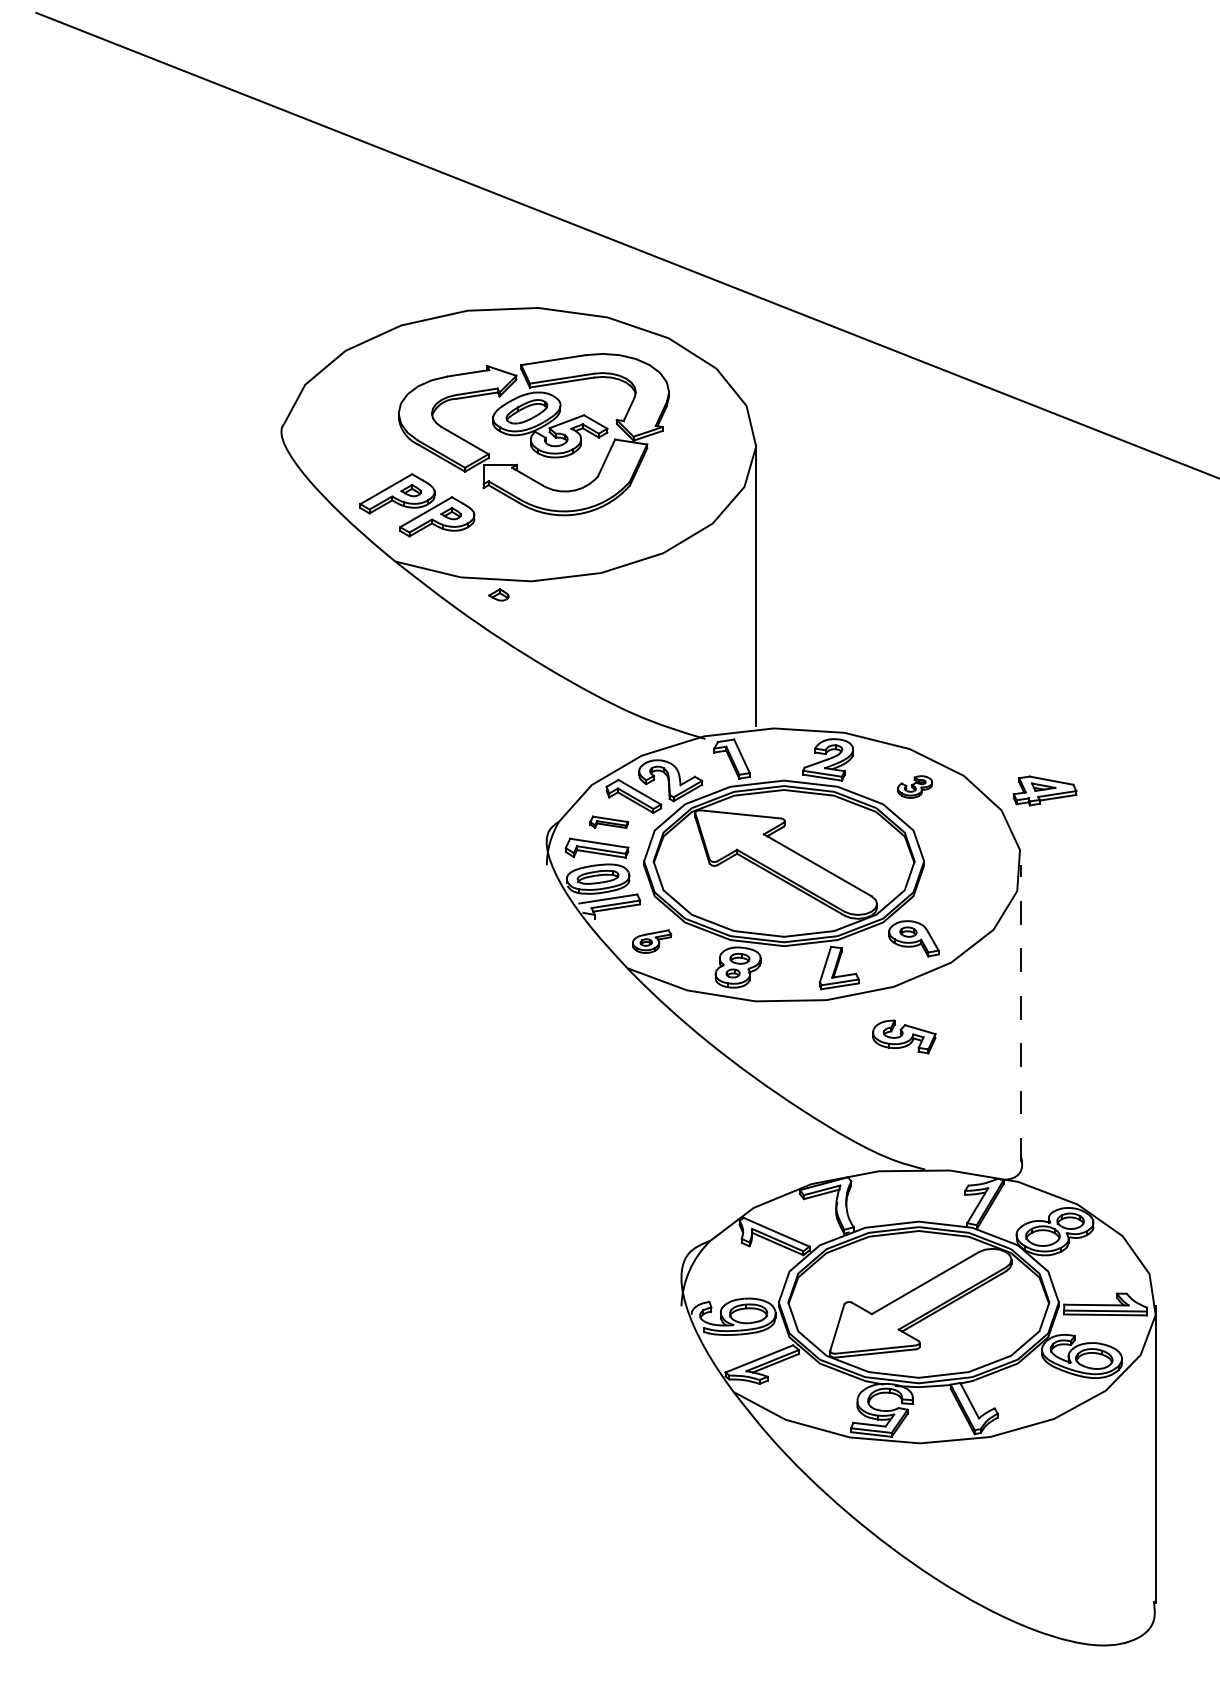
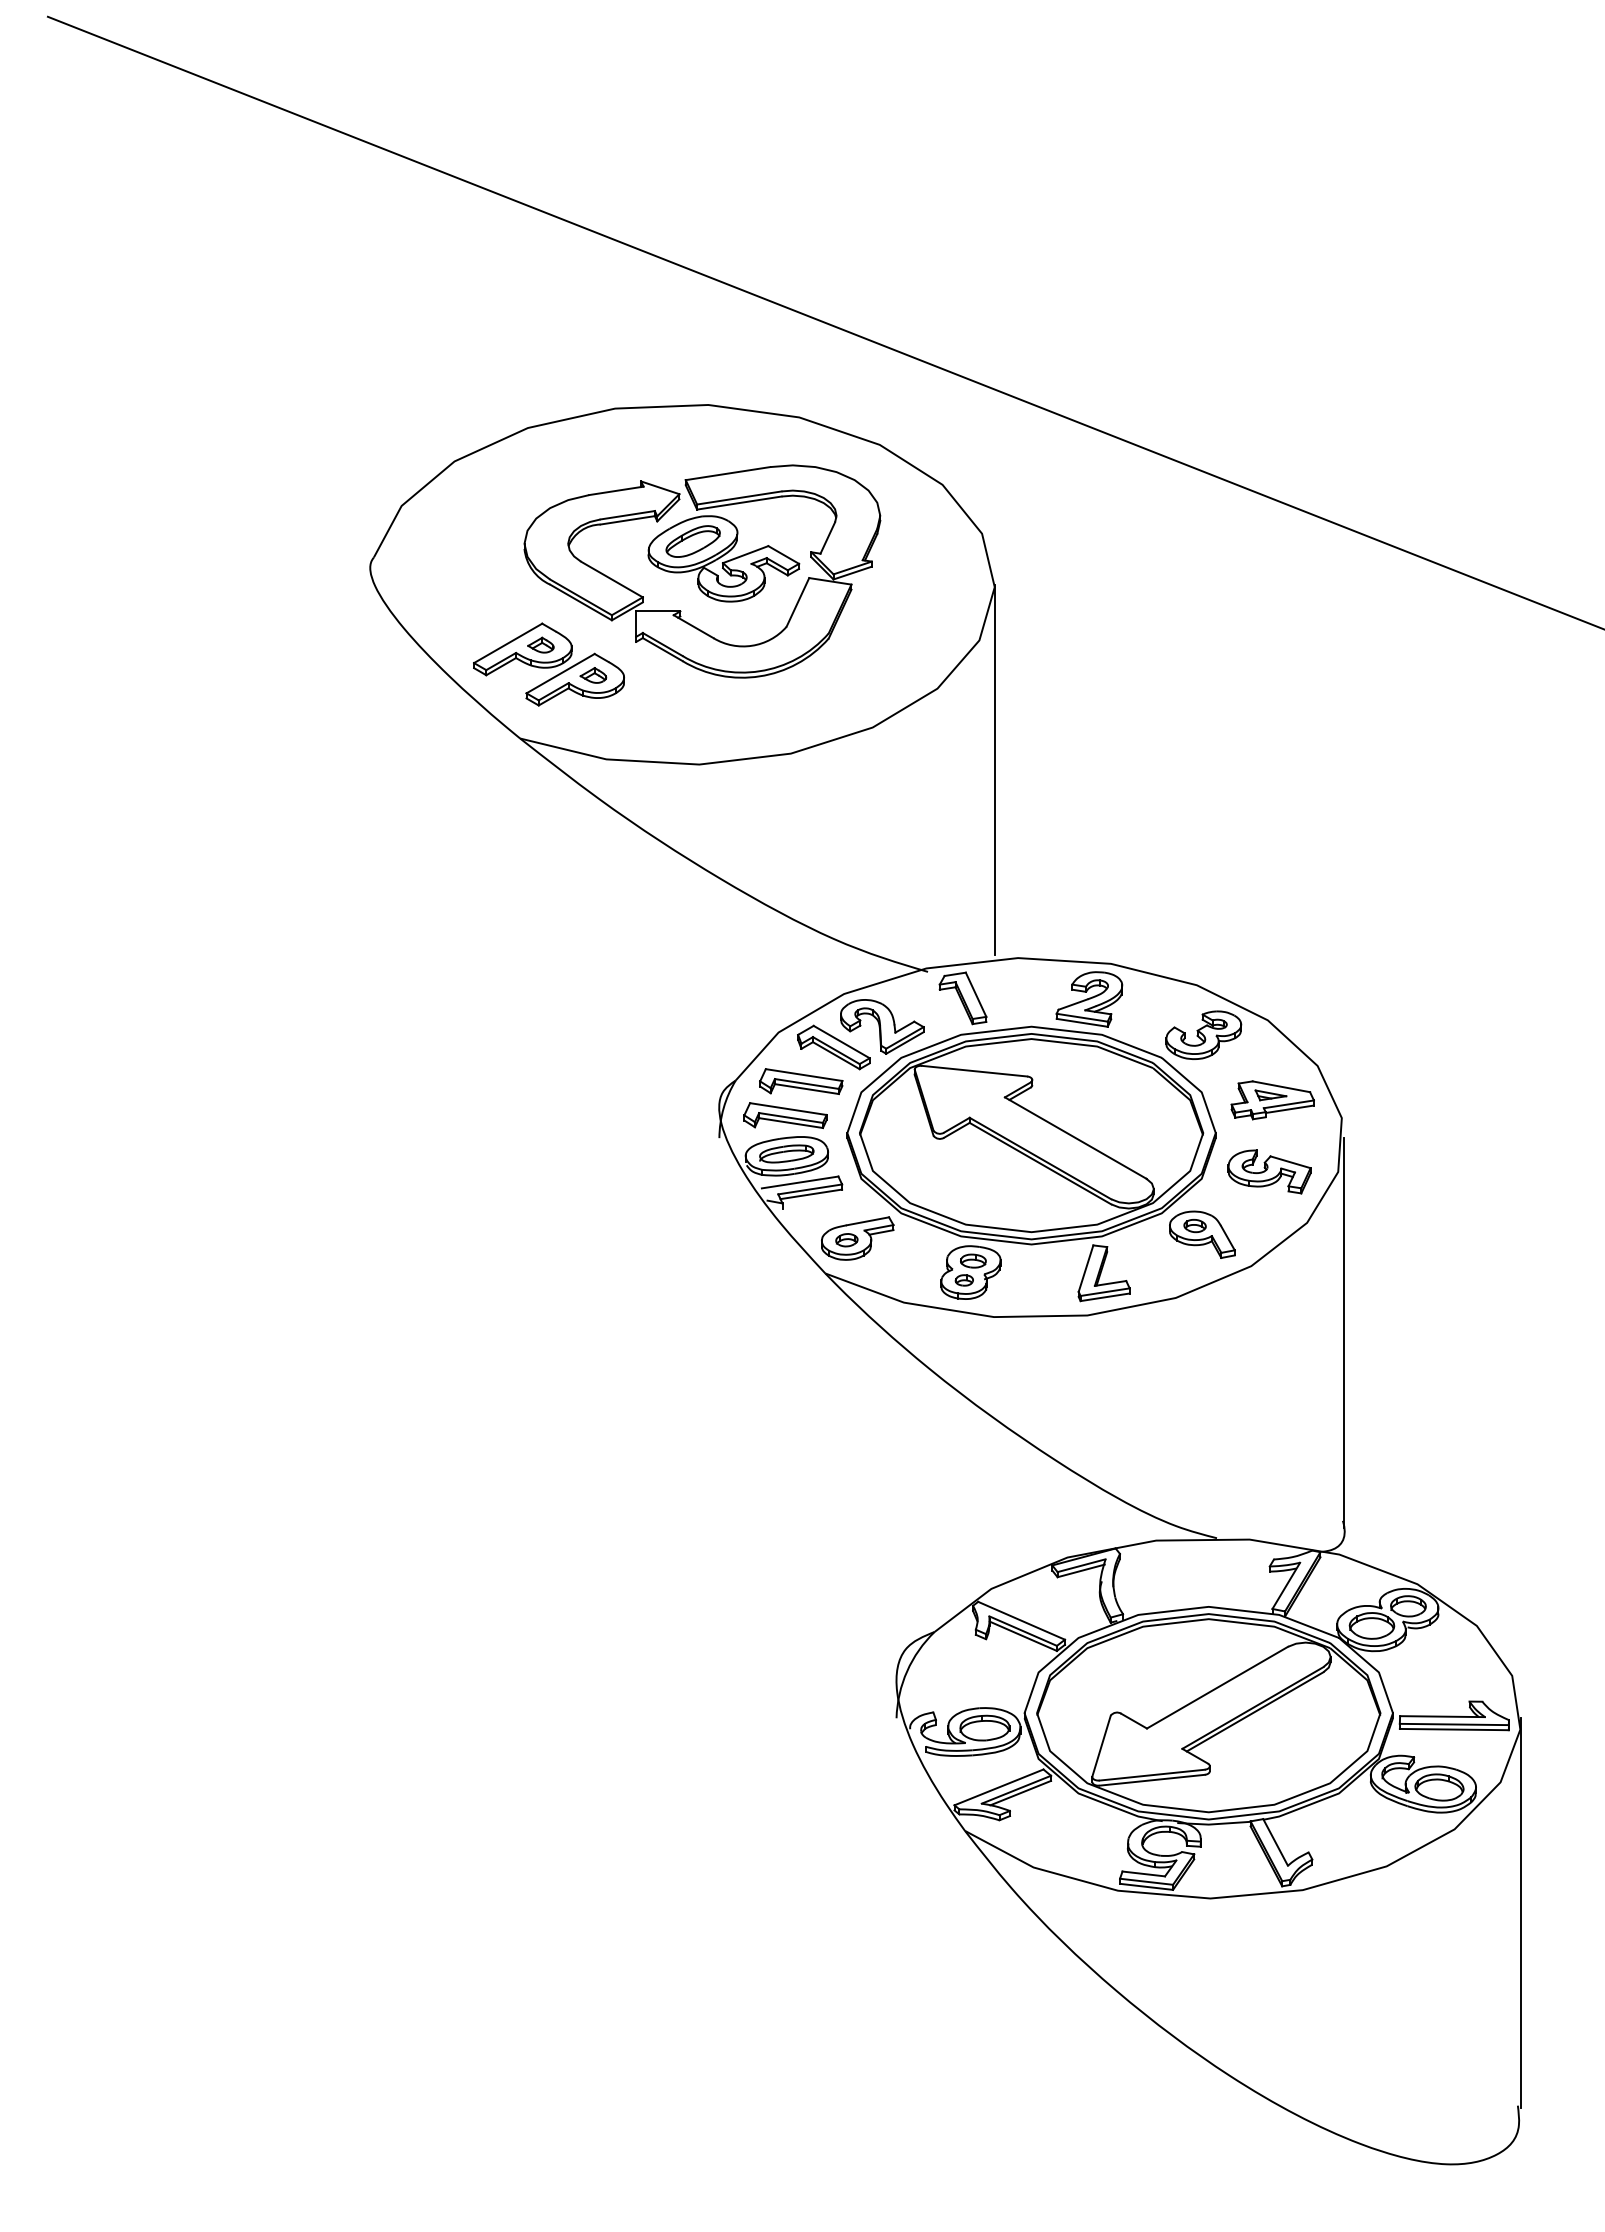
part: (499, 594) -> (656, 782), removed
part: (914, 786) -> (1203, 1034), size x1.67
part: (1044, 791) -> (1272, 1100), moved
part: (609, 822) -> (801, 1081), size x1.67
part: (651, 941) -> (857, 1238), size x1.43
line: (1021, 1013) -> (1343, 1332), dashed -> solid
part: (904, 1036) -> (1269, 1171), moved

